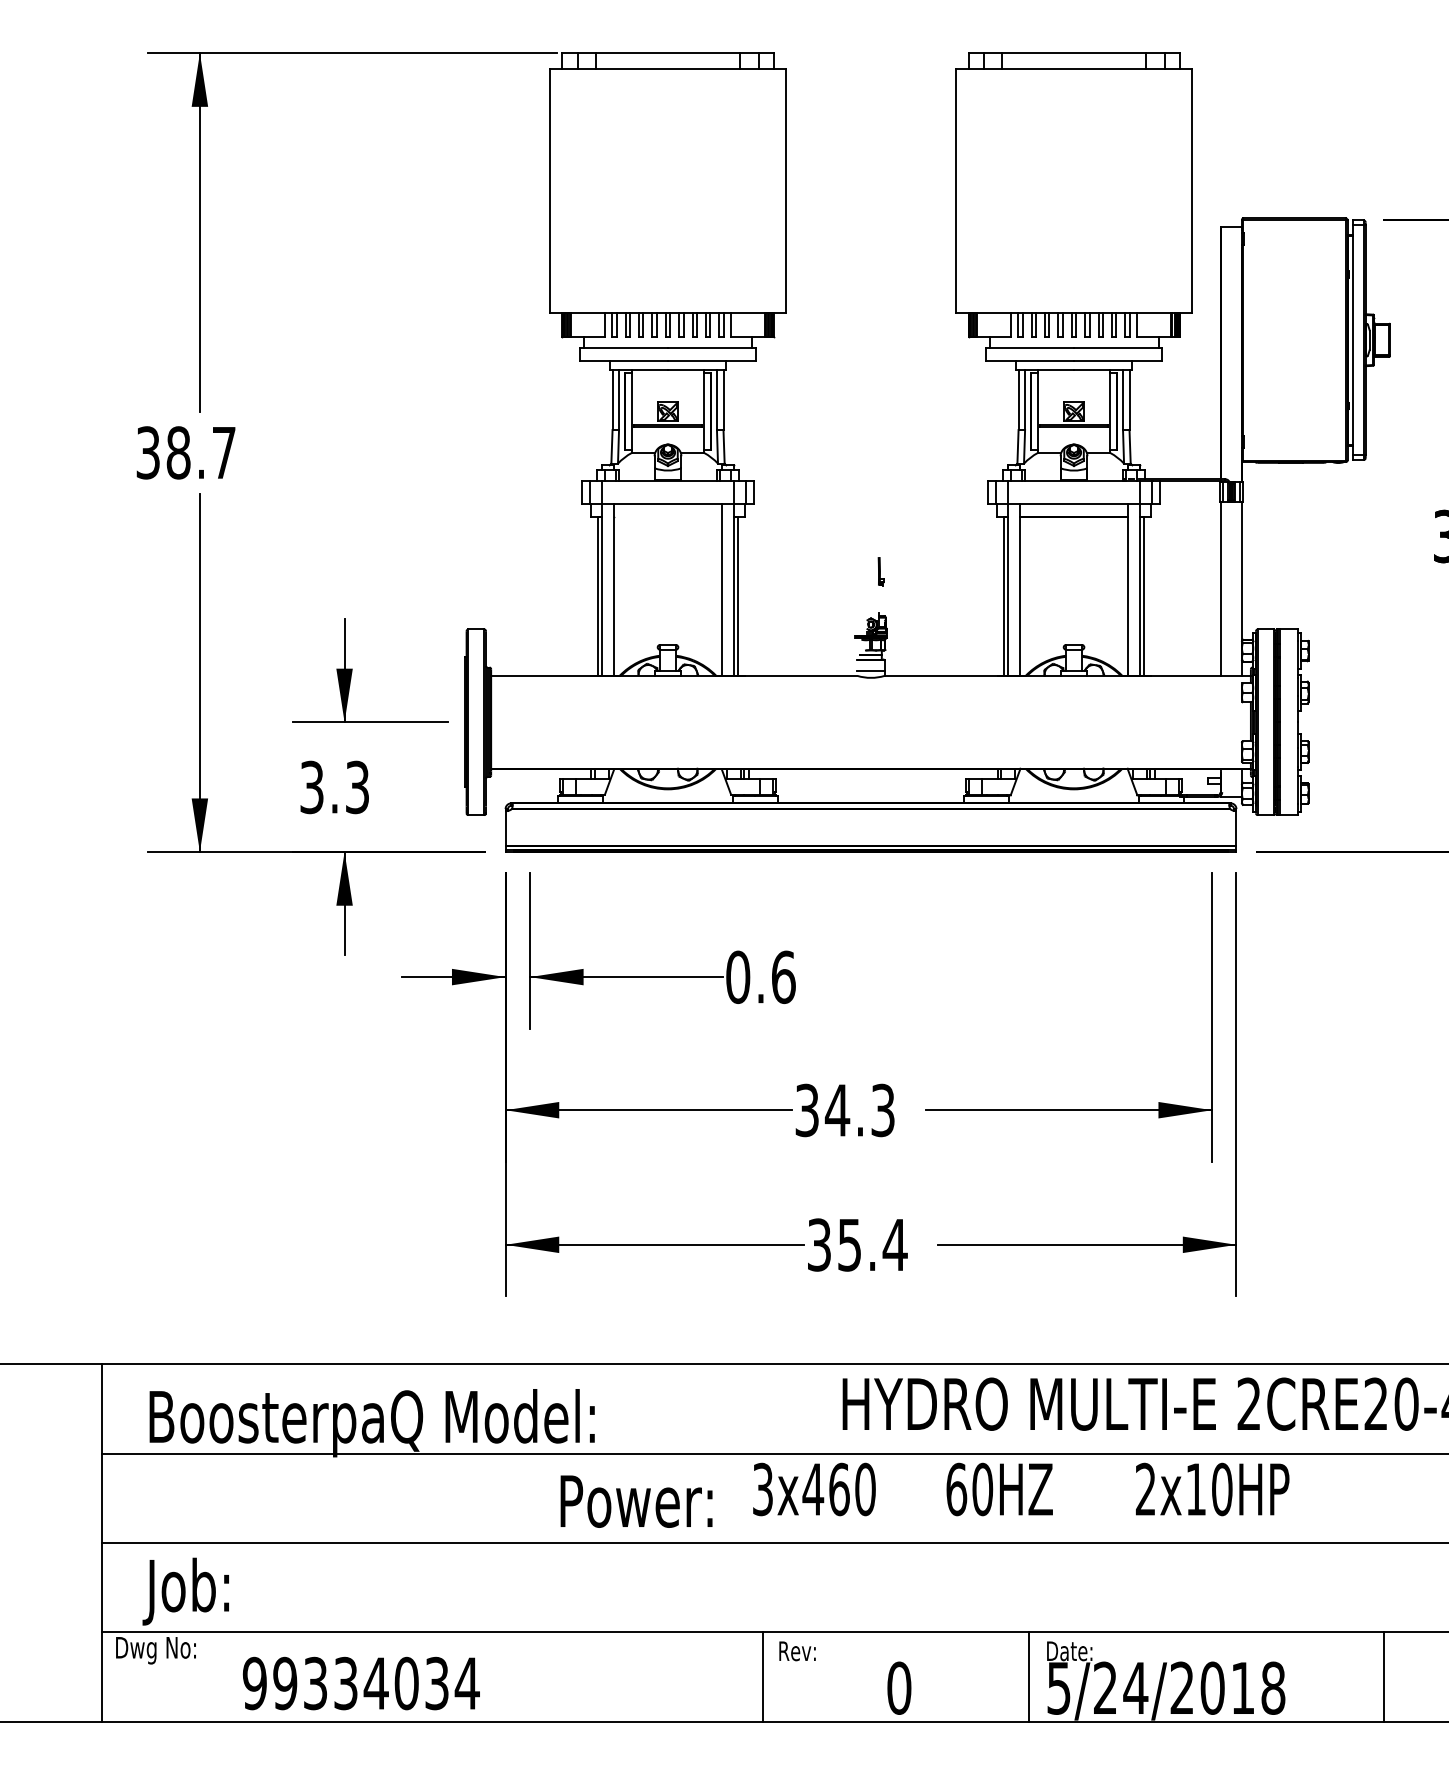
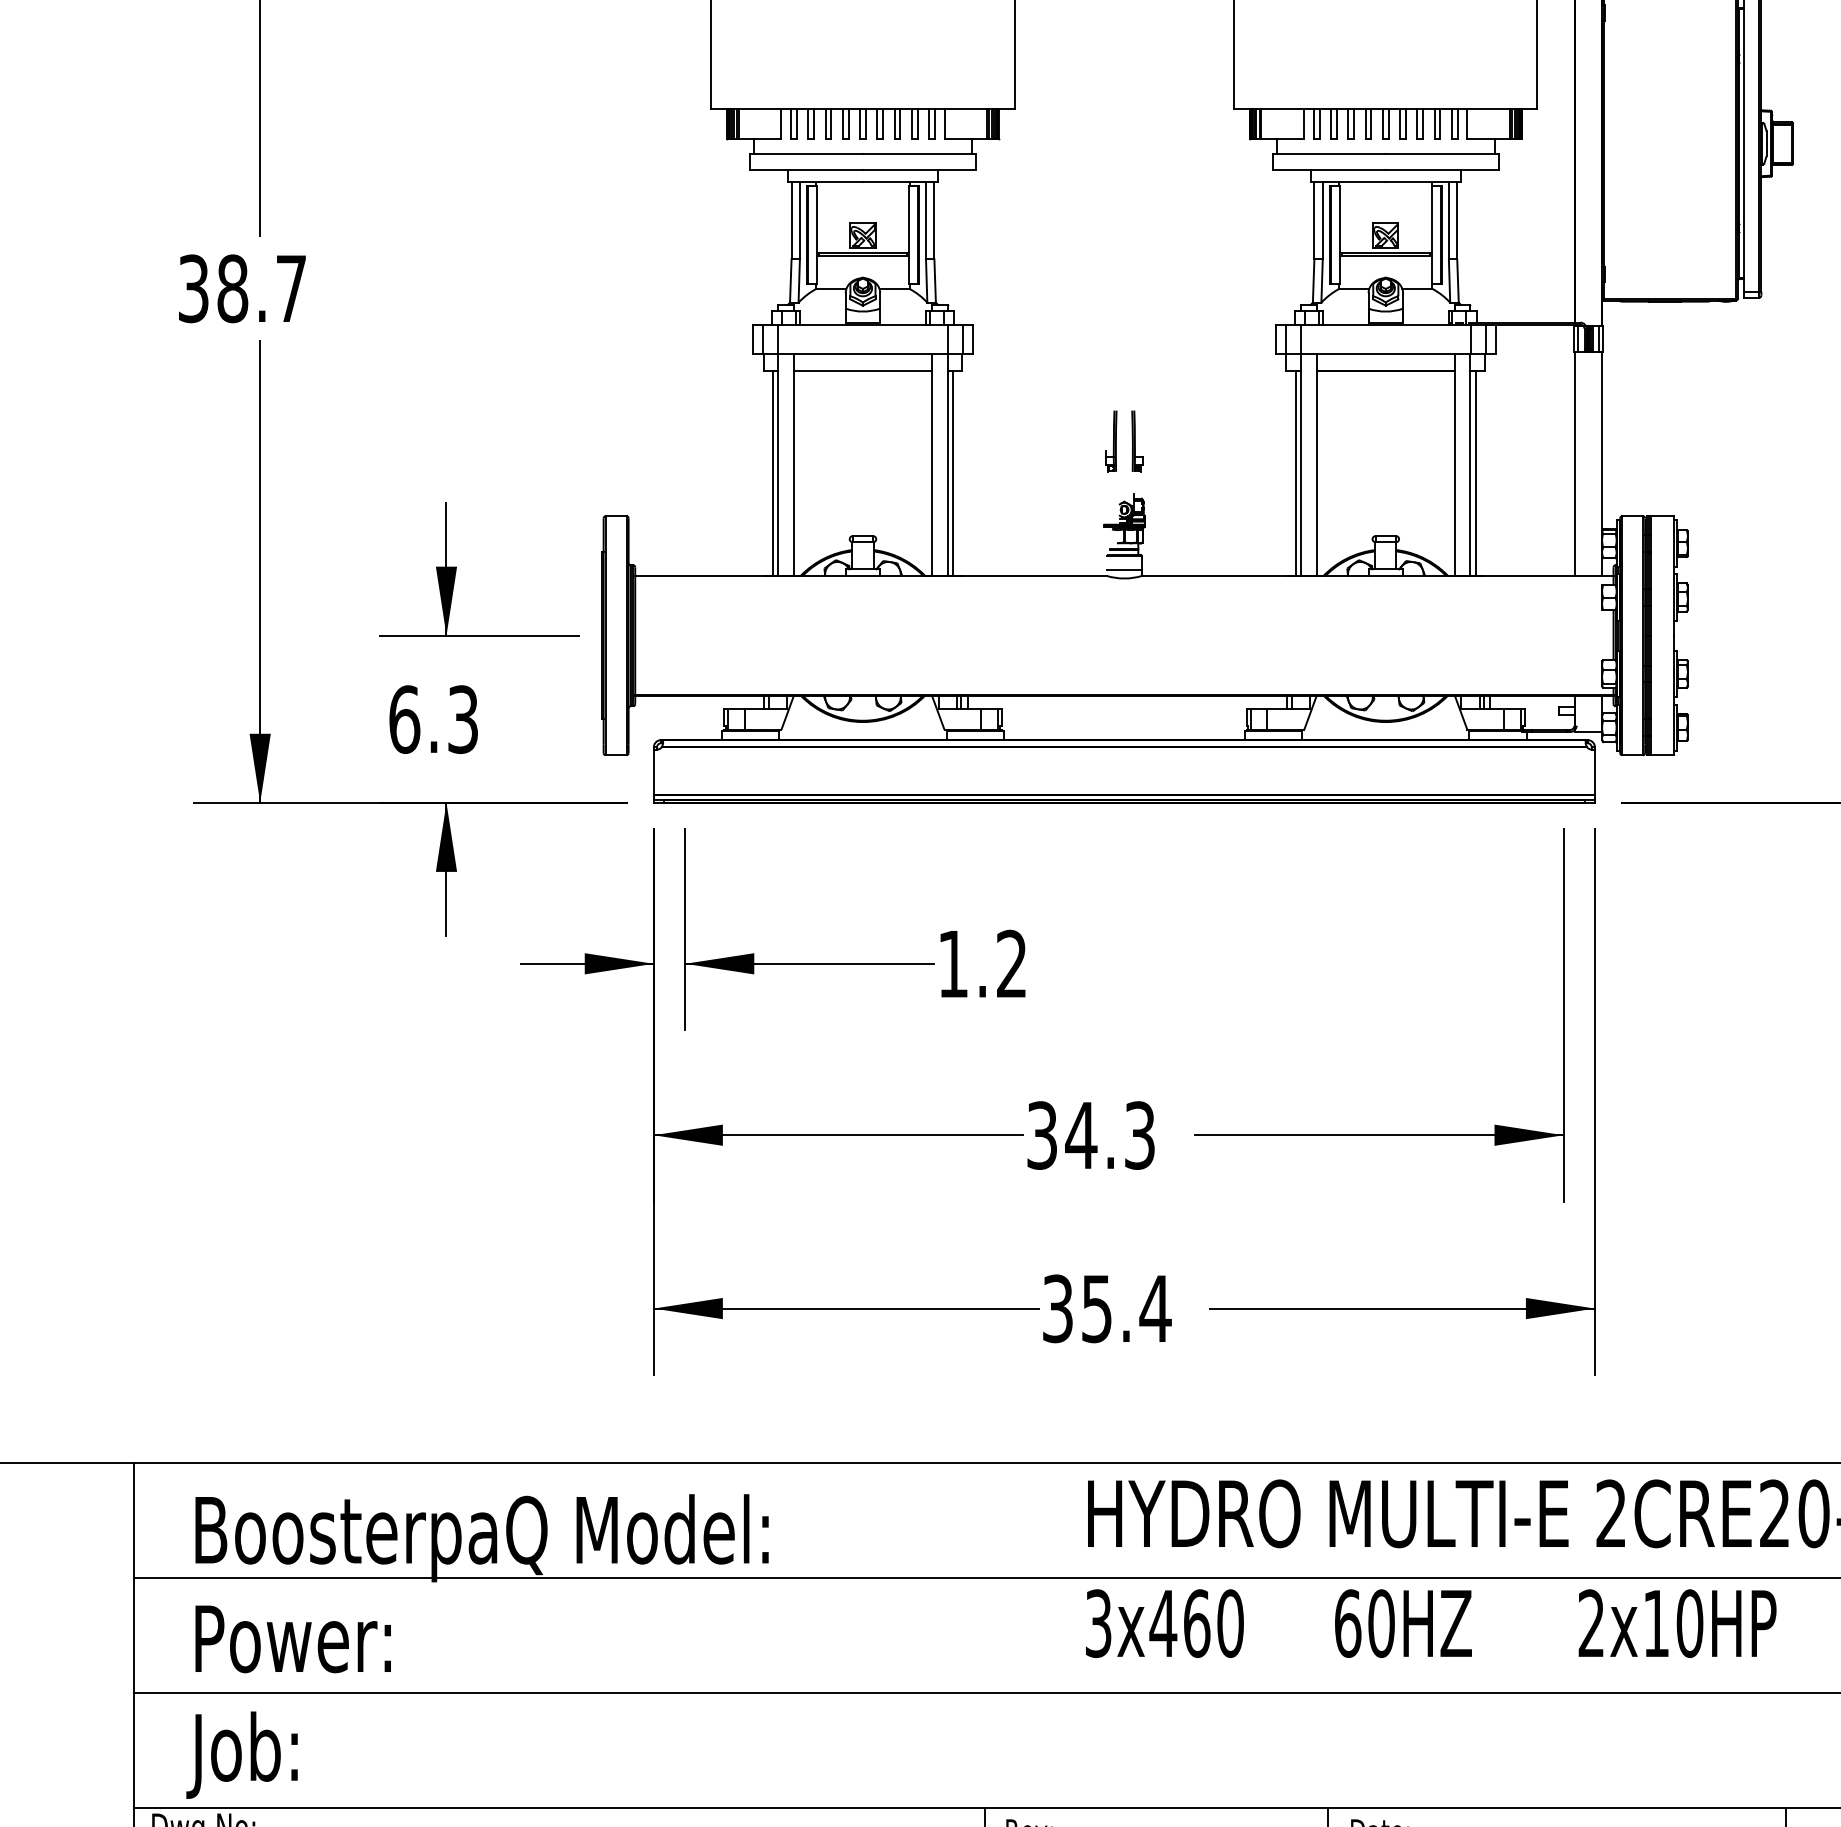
line: (667, 516) -> (862, 370), added
part: (860, 571) -> (1110, 441), added
part: (880, 571) -> (1136, 441), size x1.67
text: (312, 787) -> (405, 719), 3.3 -> 6.3
text: (760, 977) -> (982, 964), 0.6 -> 1.2
text: (1021, 1489) -> (1431, 1623), moved
text: (636, 1501) -> (293, 1639), moved

